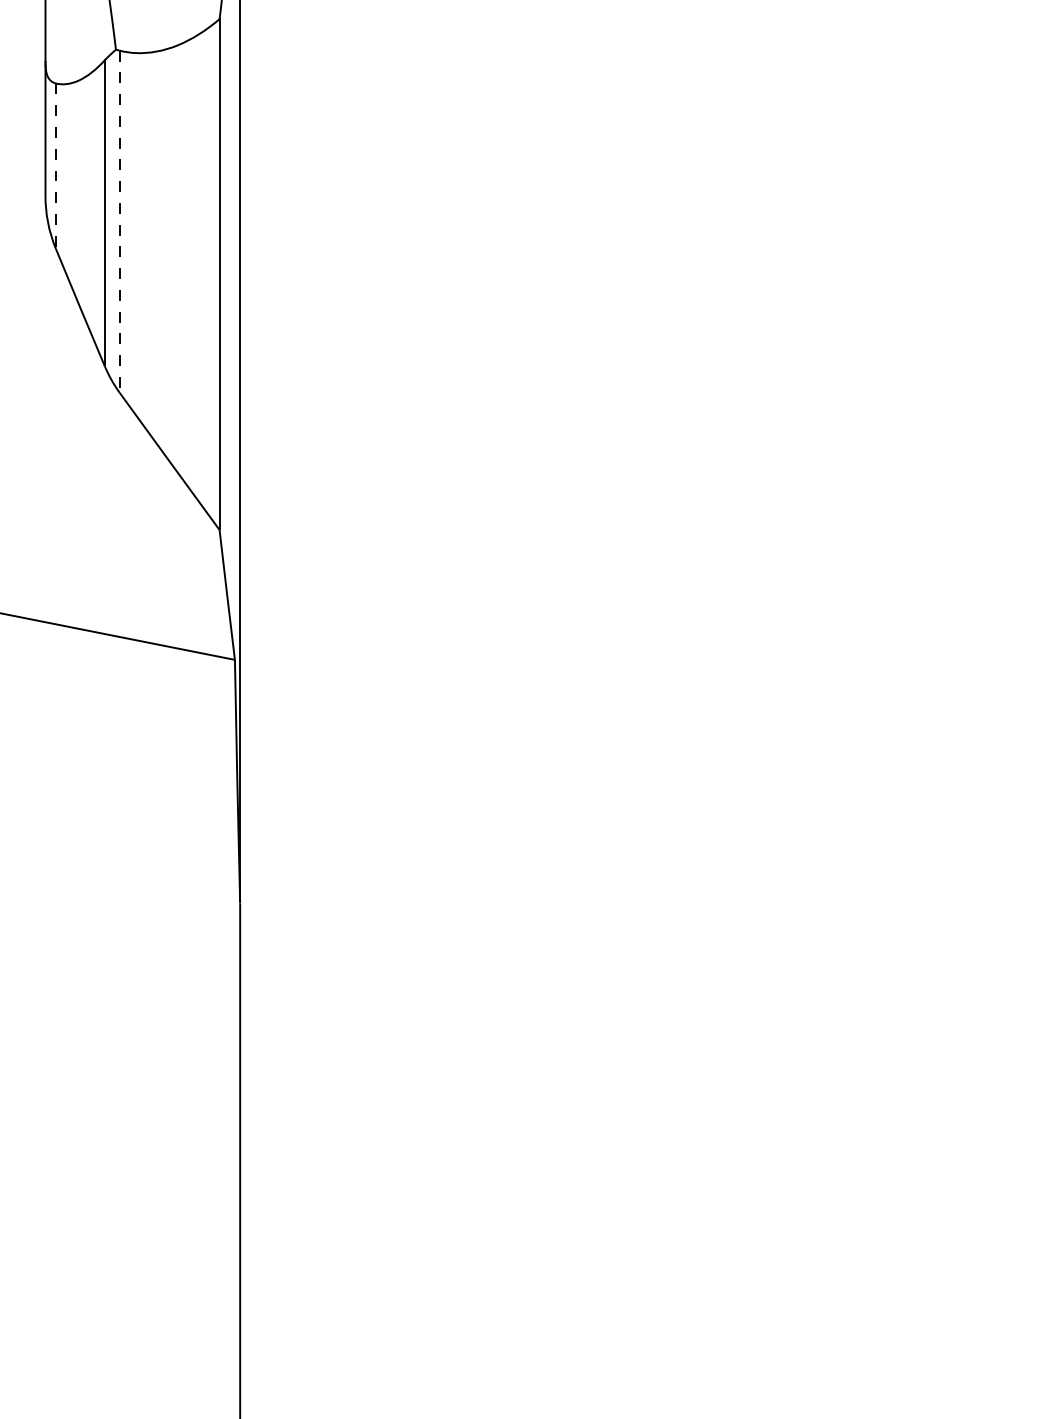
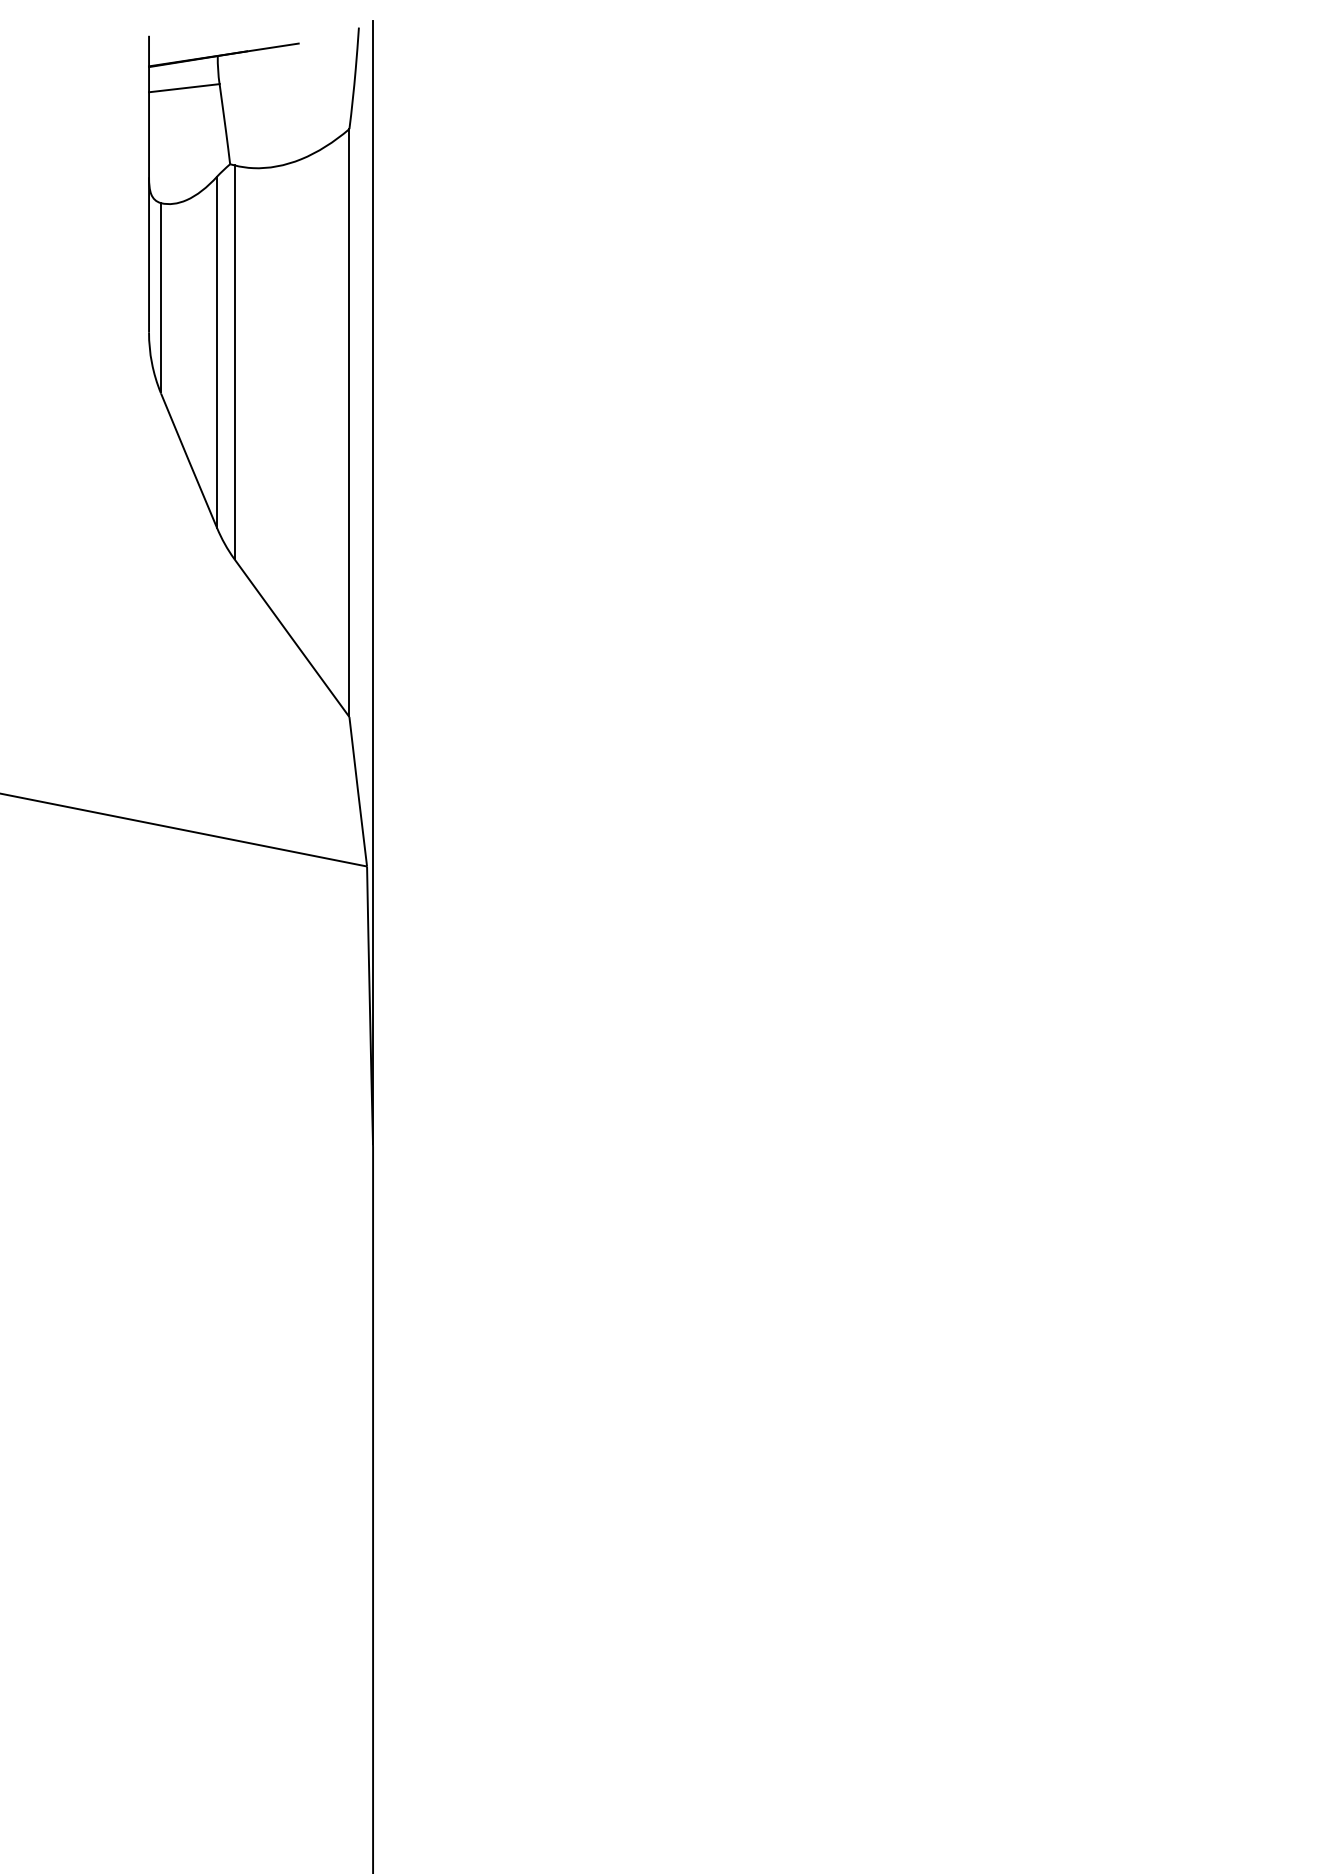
line: (56, 165) -> (161, 297), dashed -> solid
line: (119, 221) -> (234, 362), dashed -> solid

